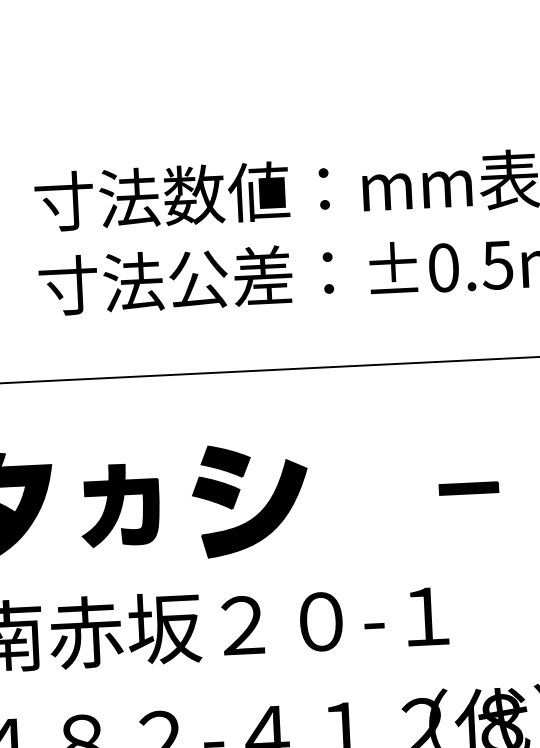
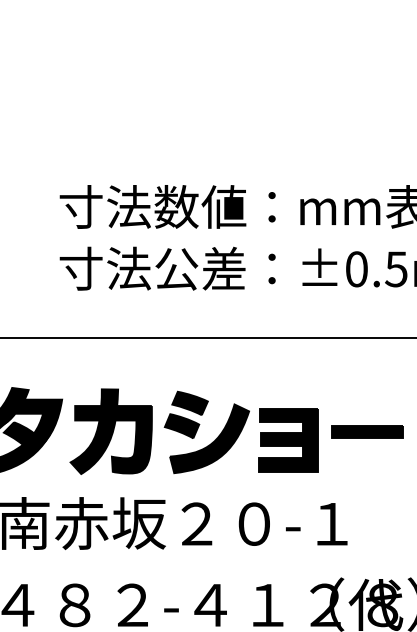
part: (469, 488) -> (367, 431), size x1.67
part: (119, 505) -> (110, 431), size x1.43
part: (362, 505) -> (288, 440), added

